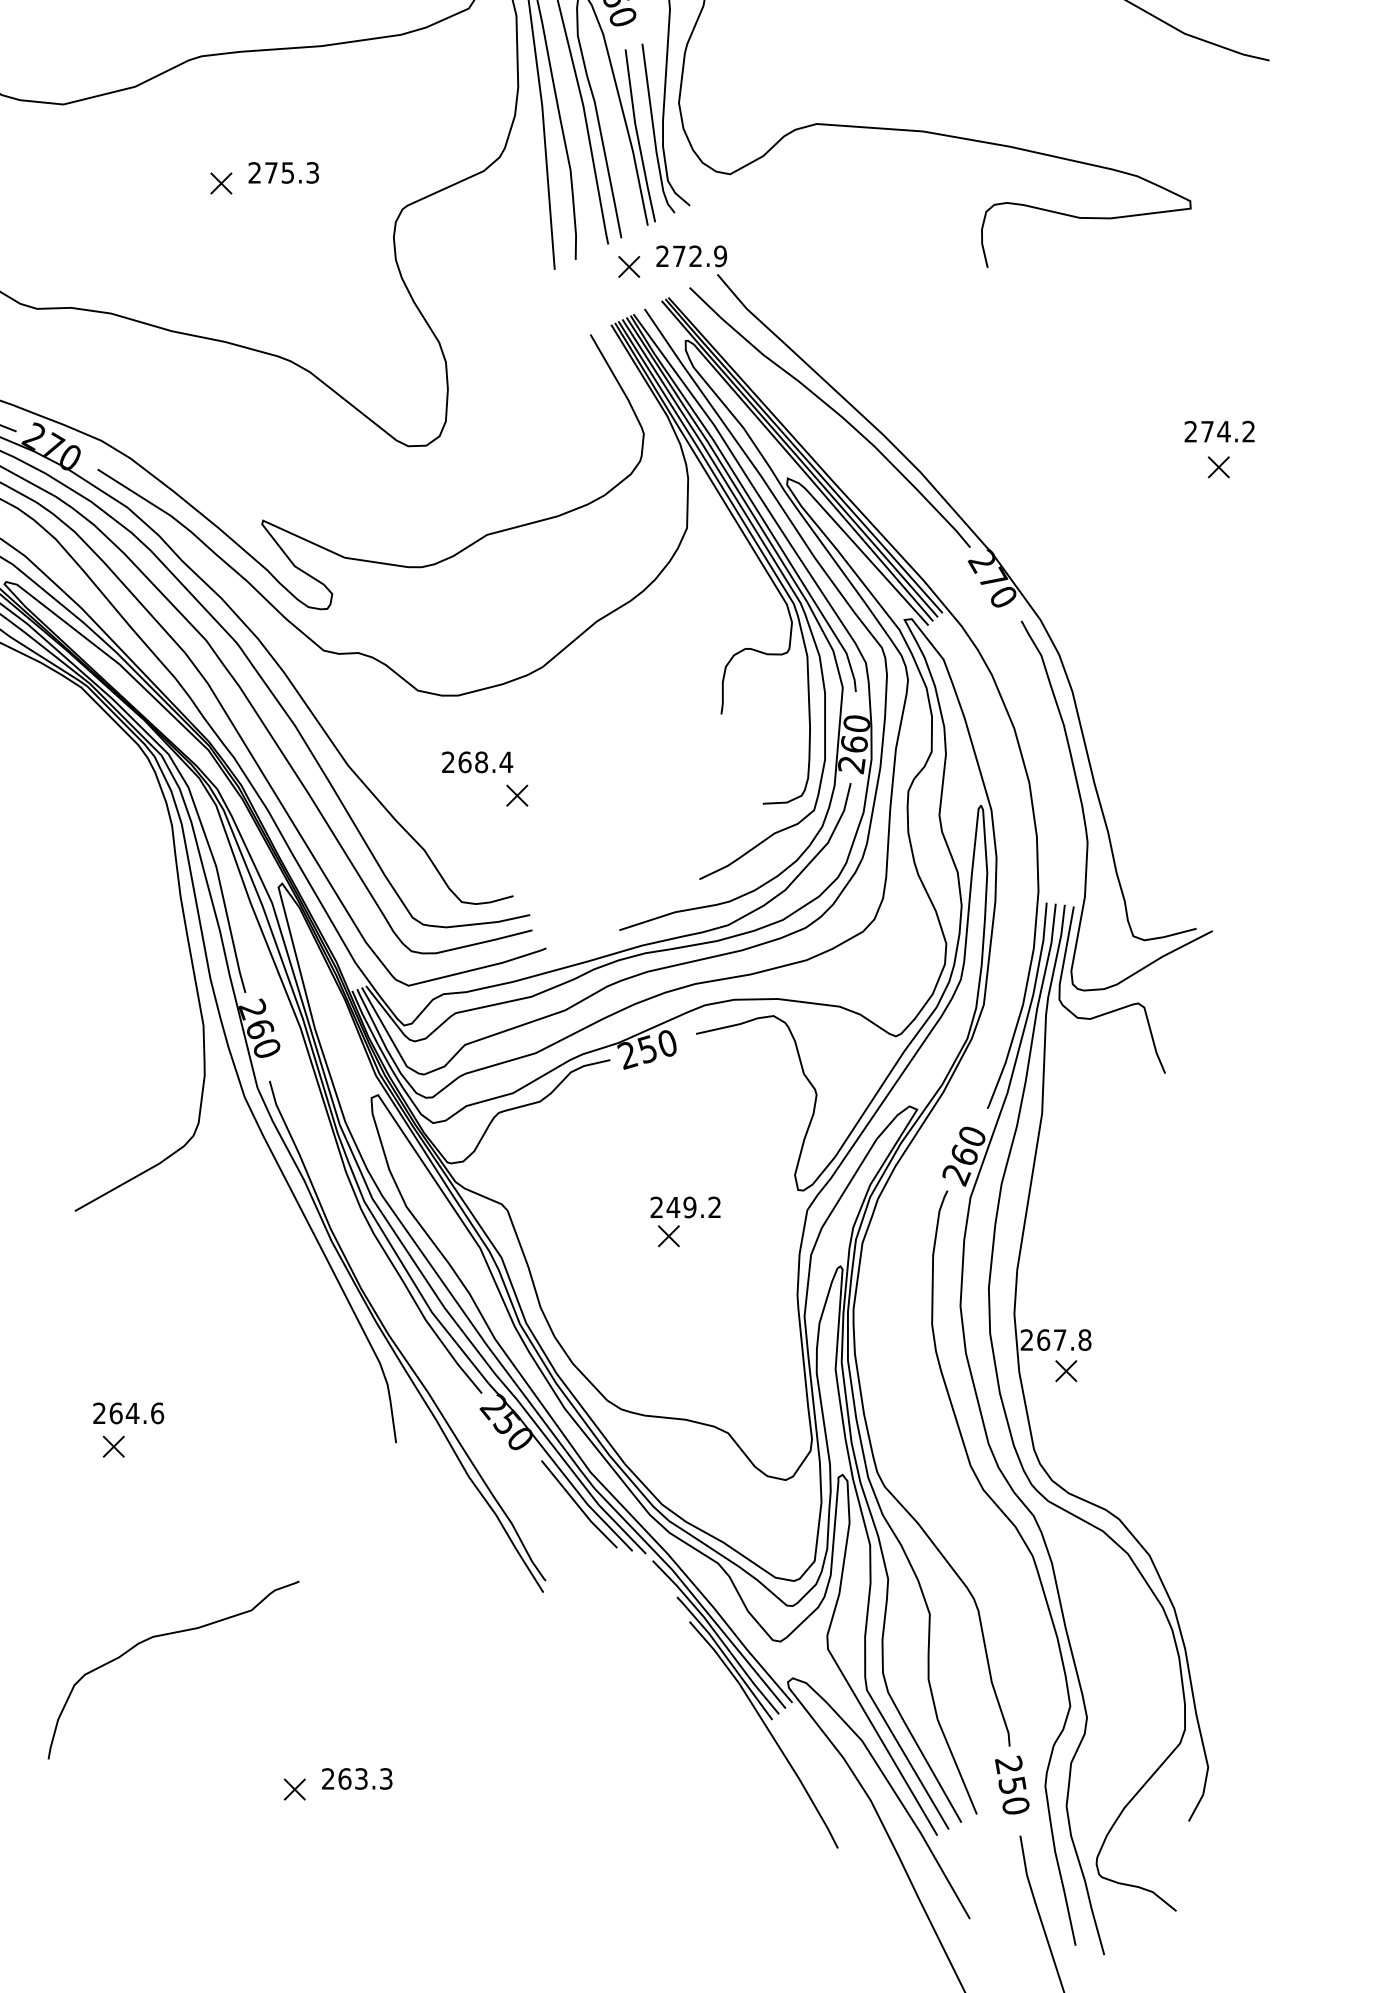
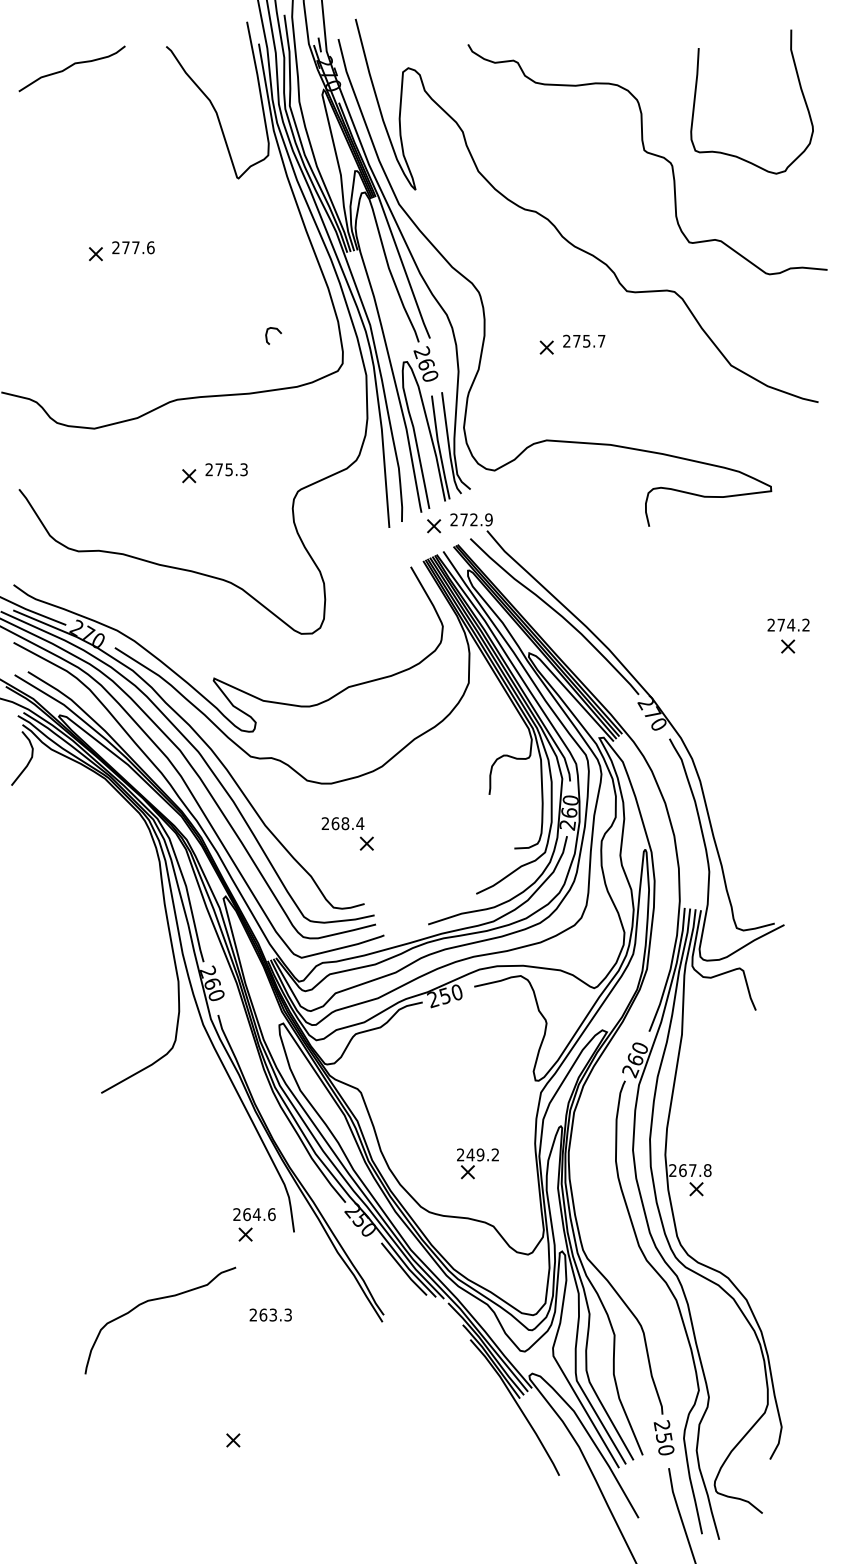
part: (684, 1221) -> (477, 1163), moved
part: (128, 1429) -> (254, 1224), moved
curve: (166, 1636) -> (156, 1300), moved
text: (356, 1778) -> (270, 1314), moved

